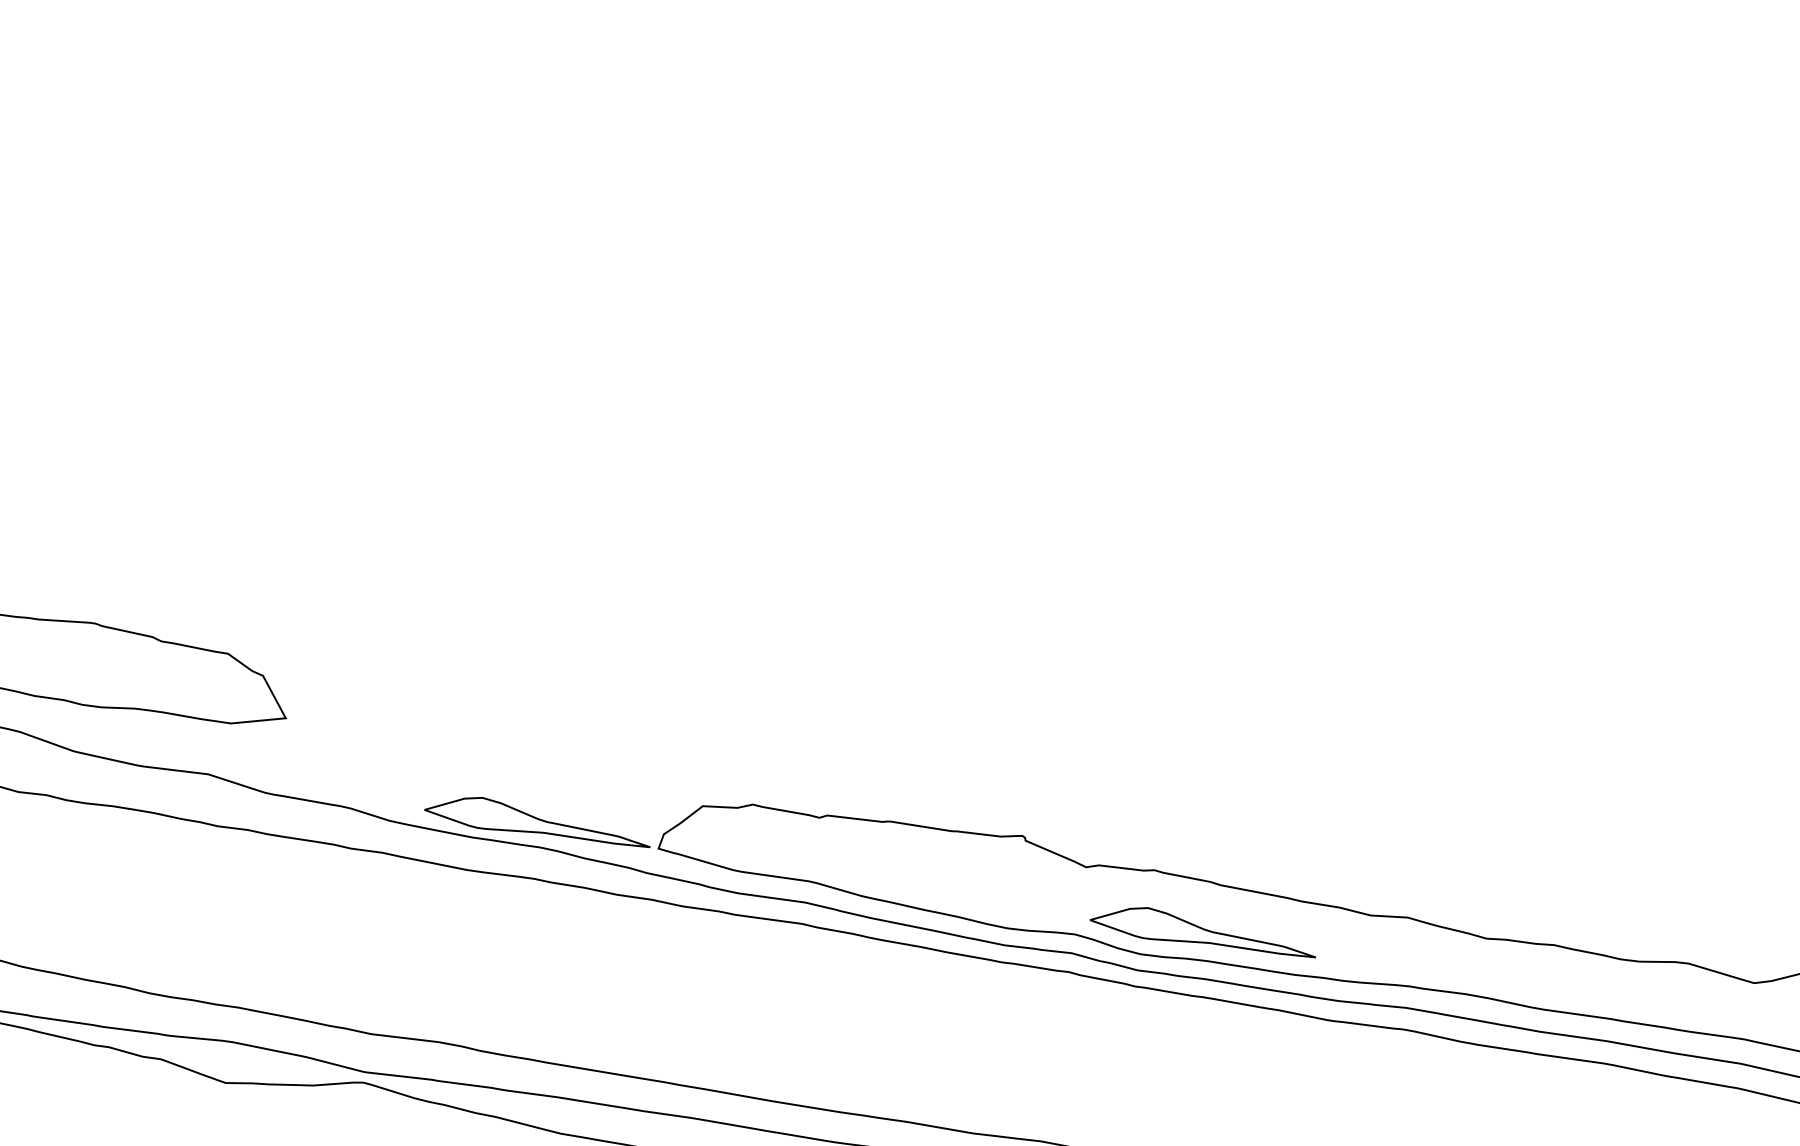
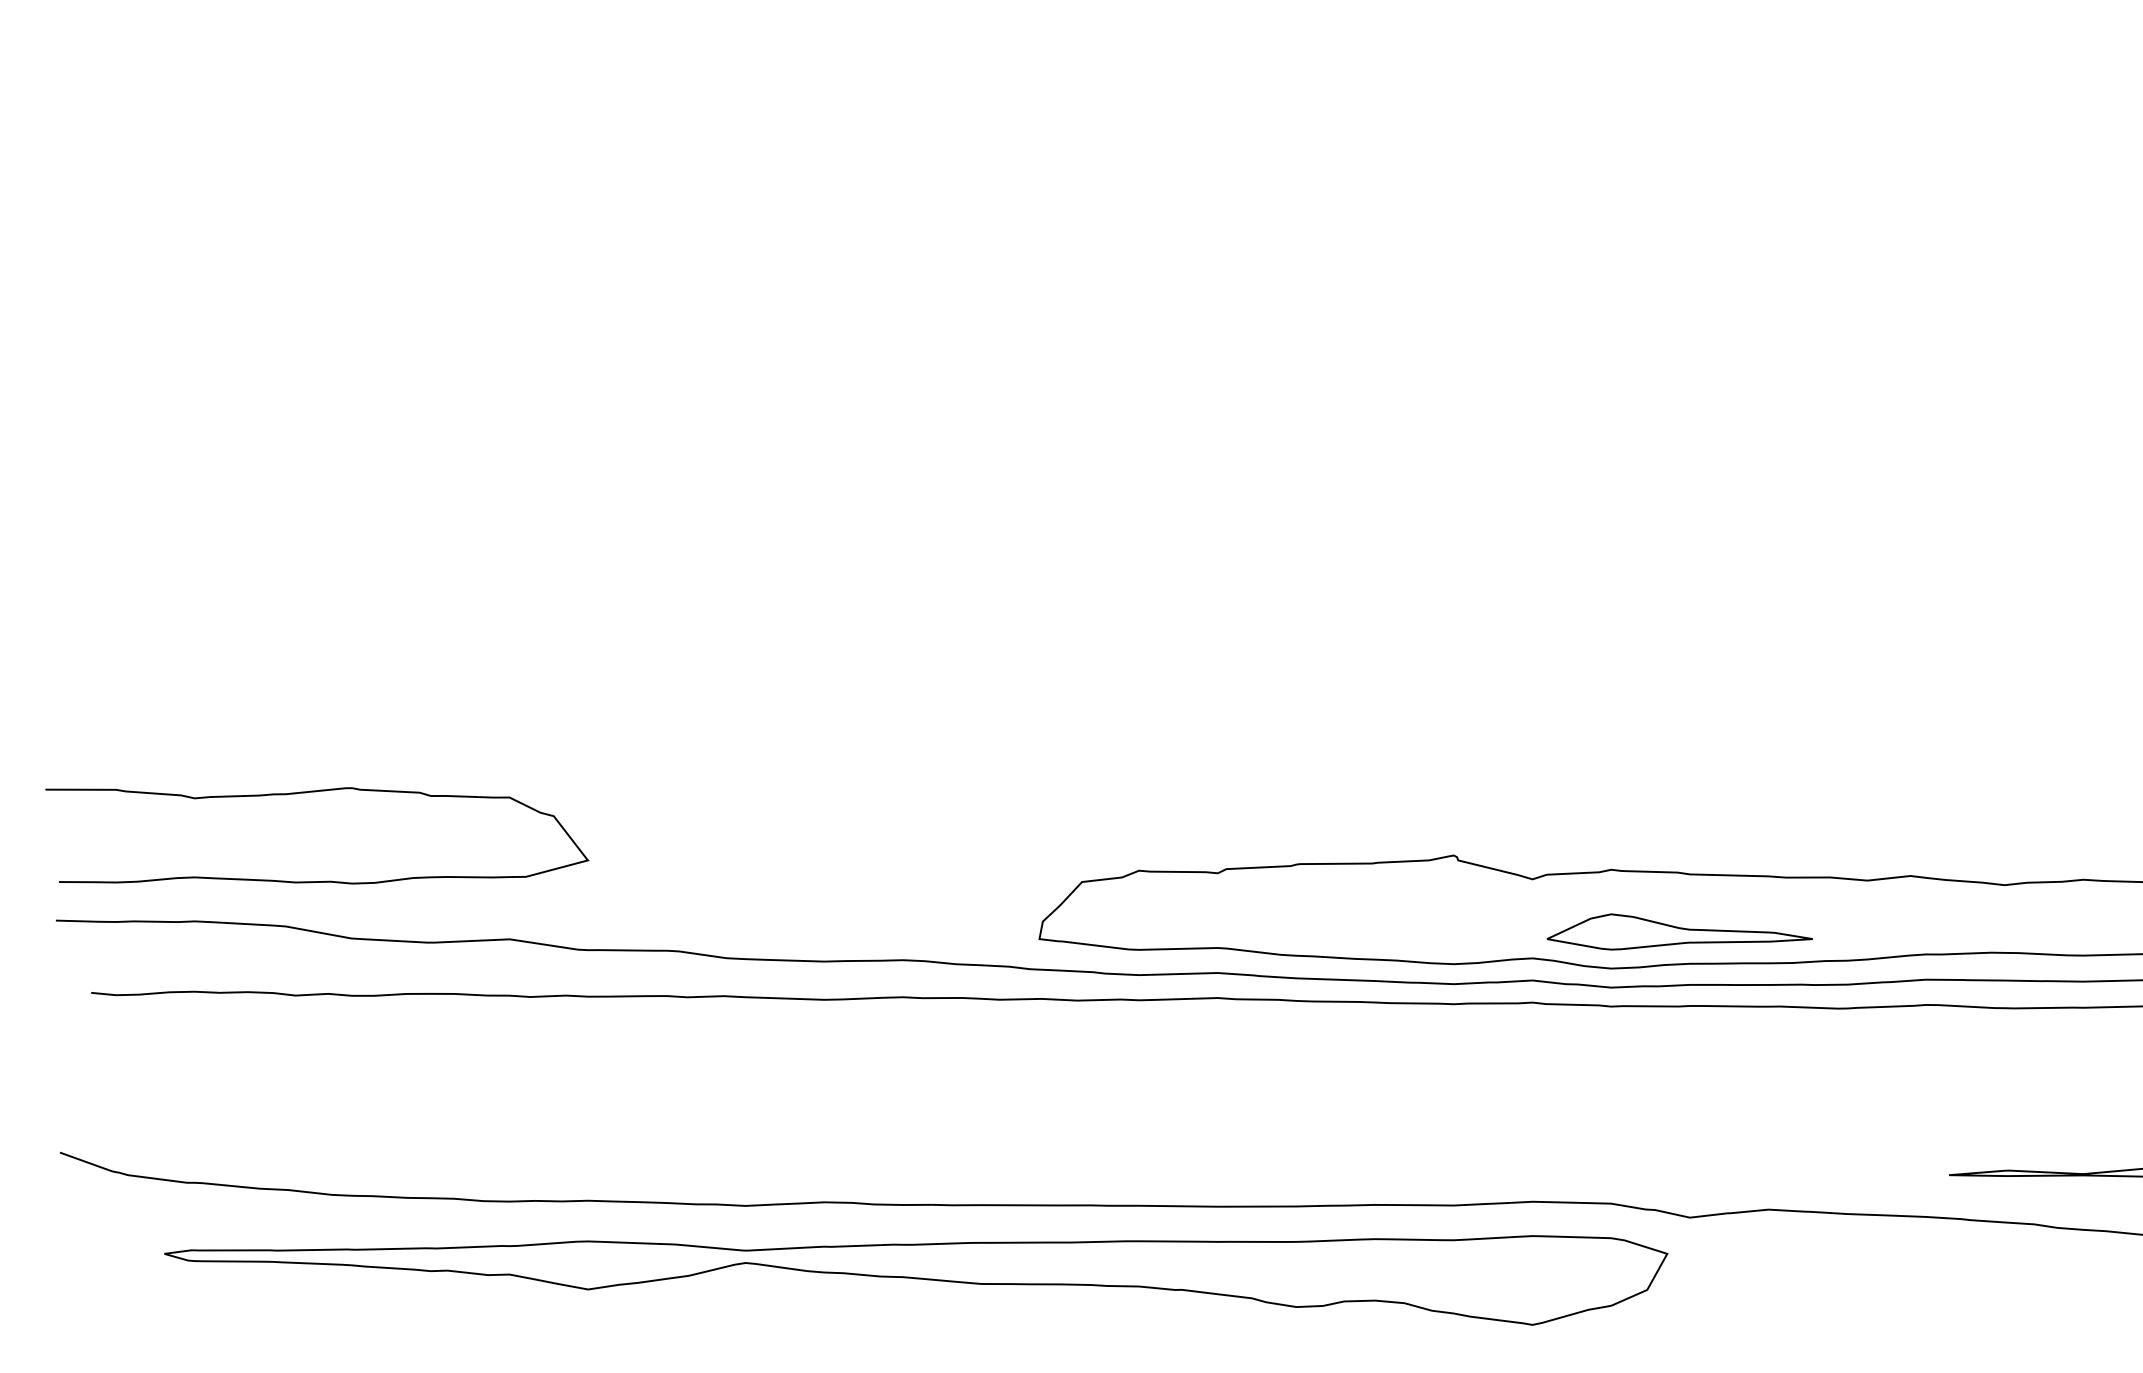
part: (538, 822) -> (896, 931), removed

